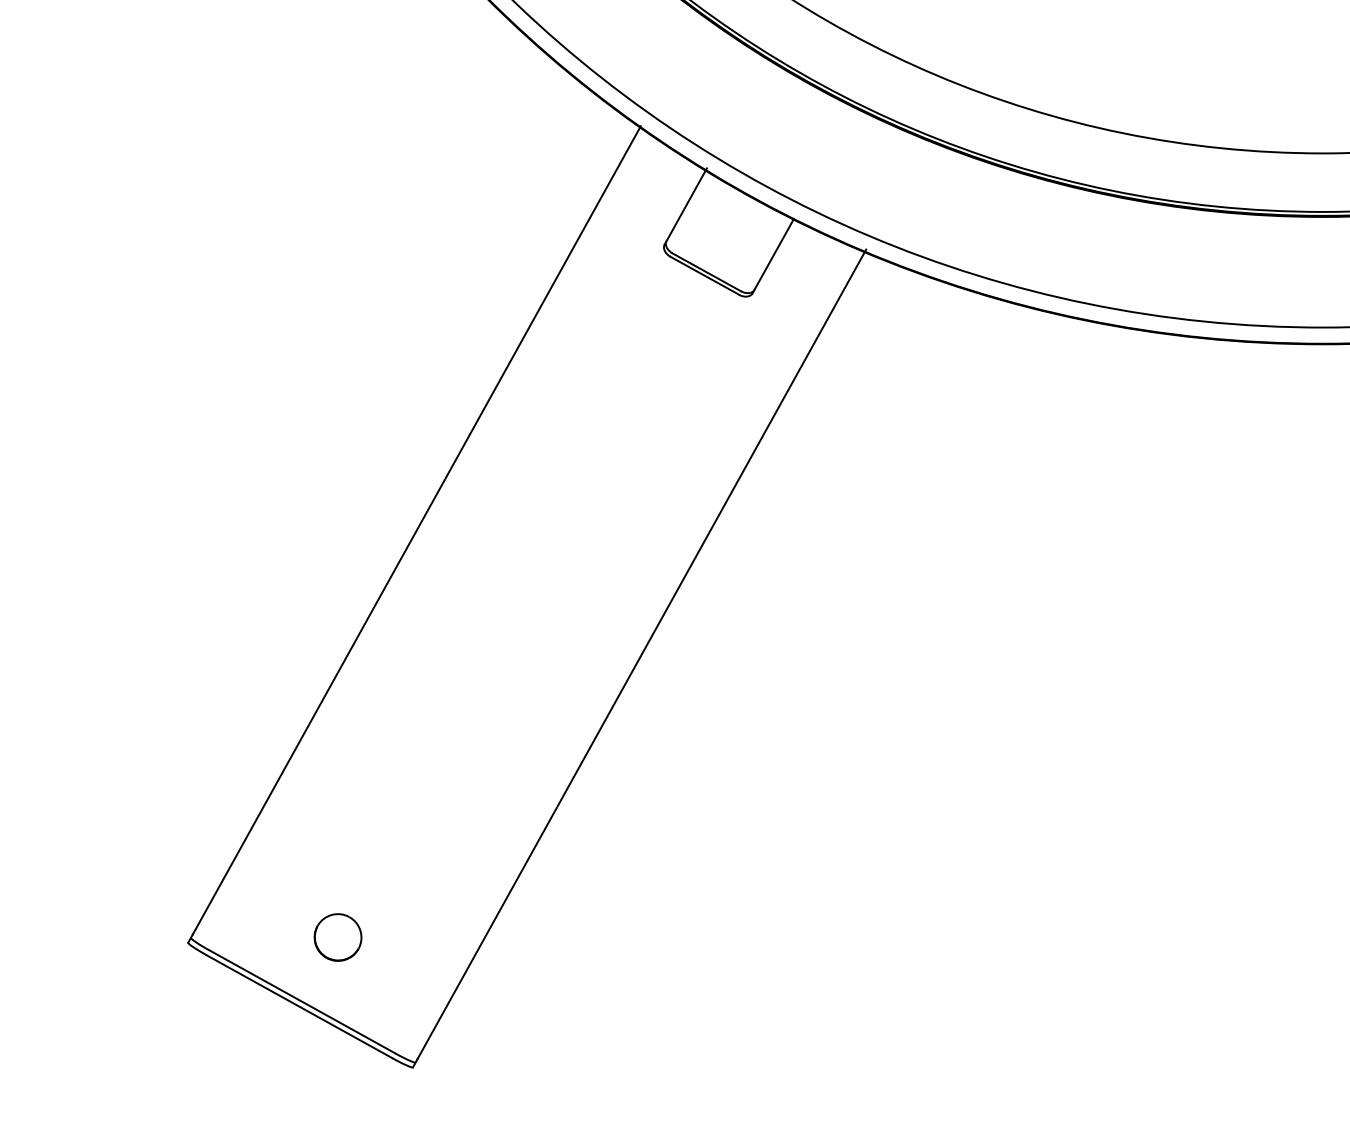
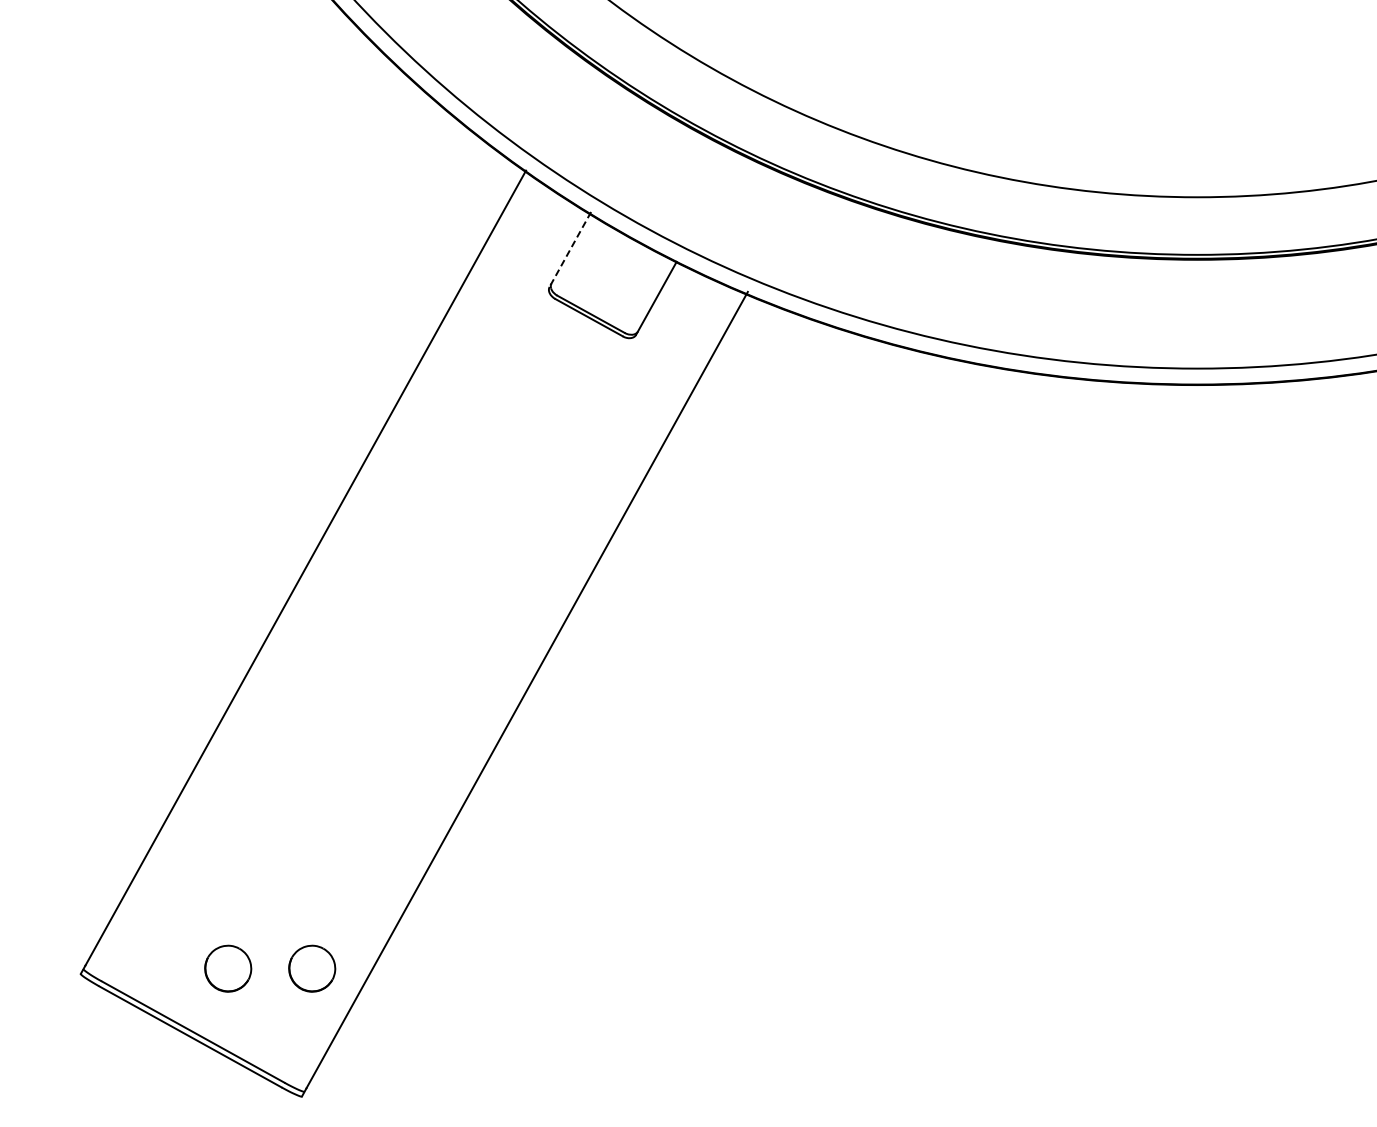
line: (685, 206) -> (570, 249), solid -> dashed
part: (423, 937) -> (312, 968), added

